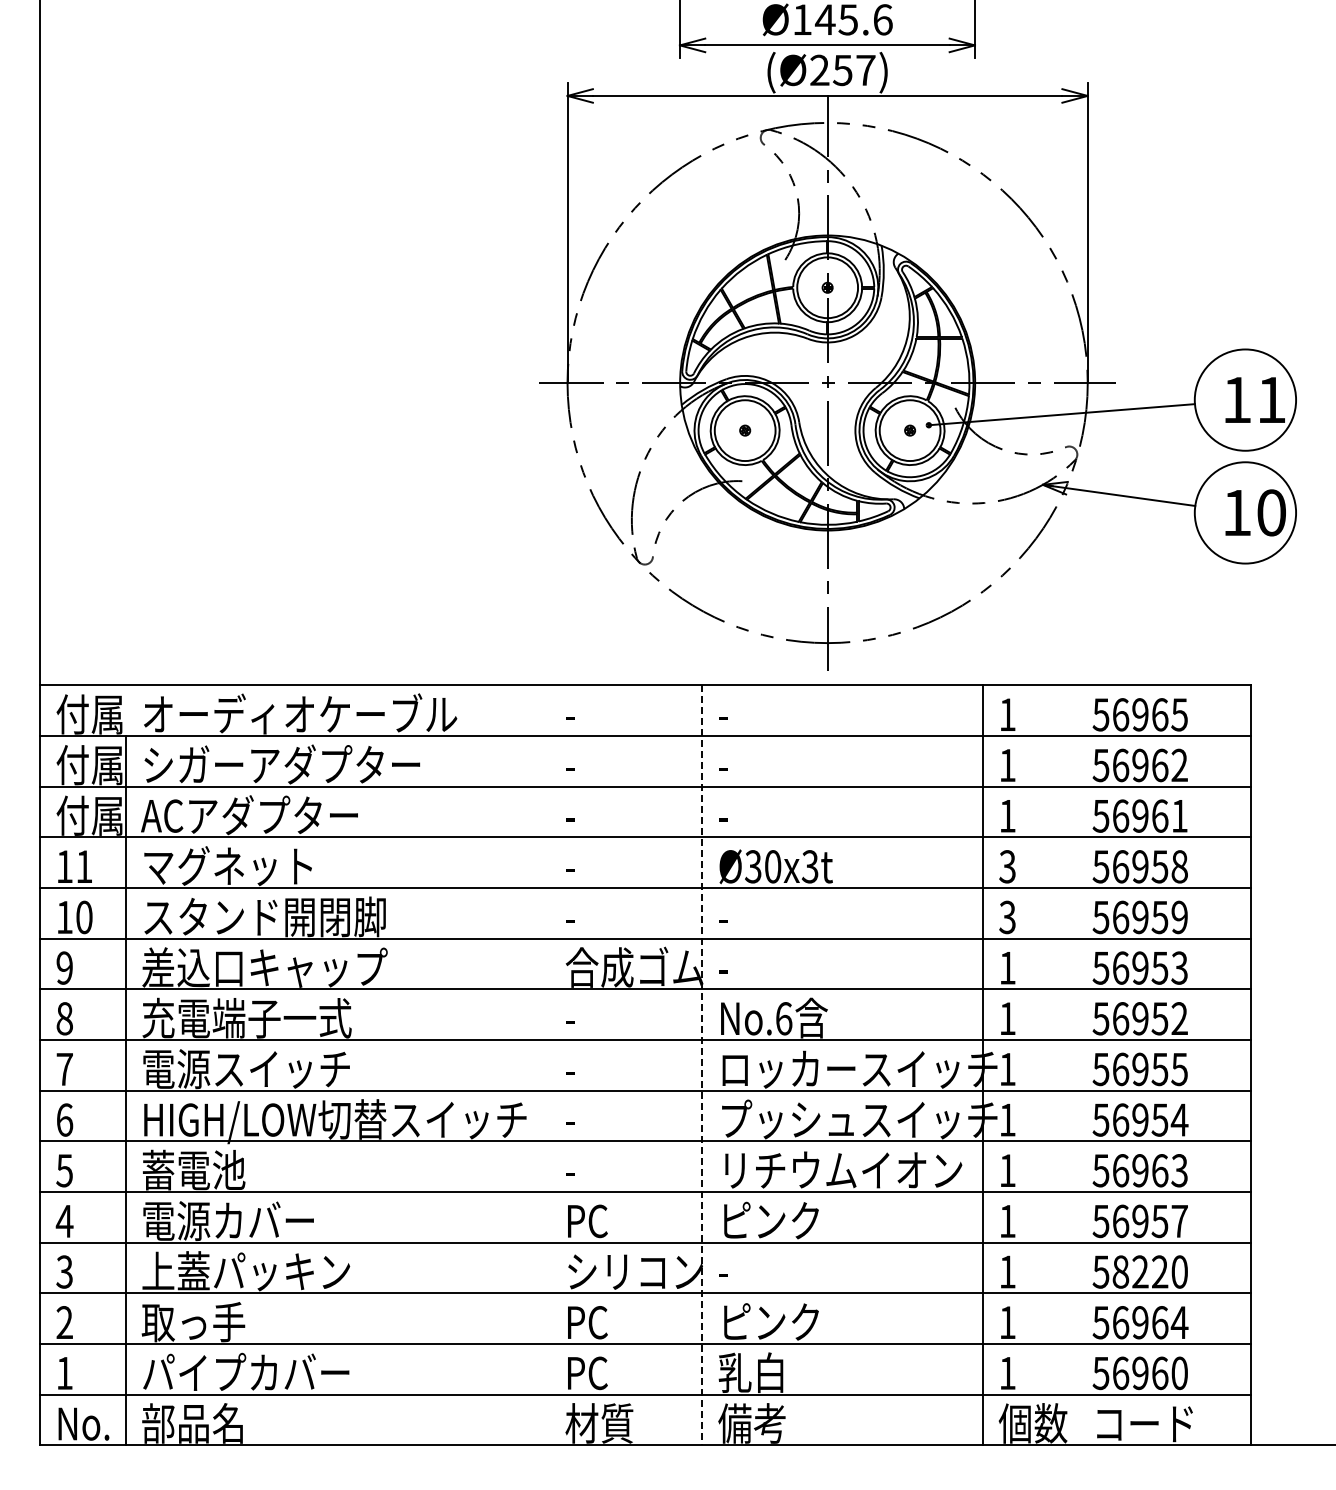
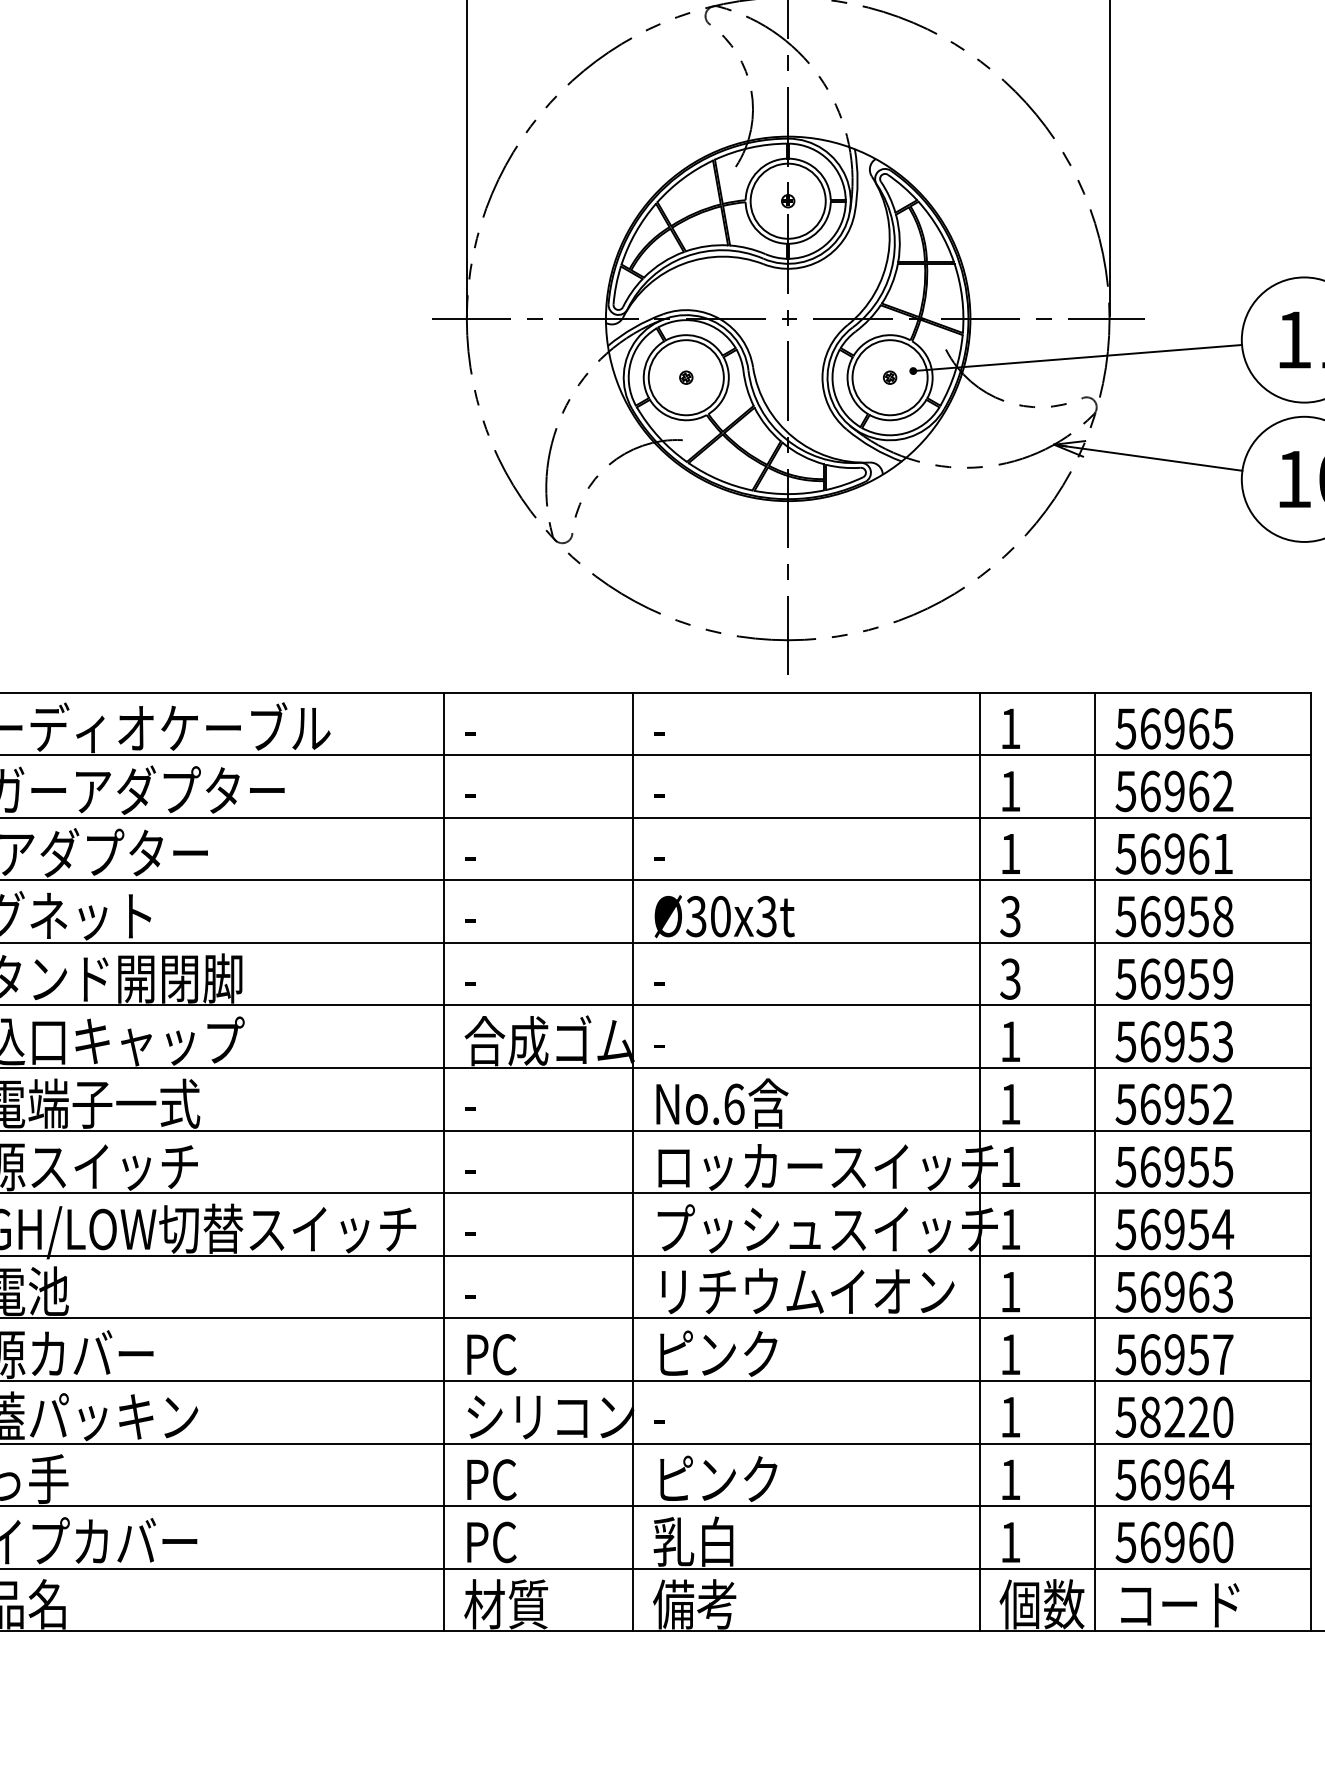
line: (549, 1065) -> (444, 1162), added
line: (702, 1065) -> (633, 1162), dashed -> solid
line: (1076, 1065) -> (1095, 1162), added

